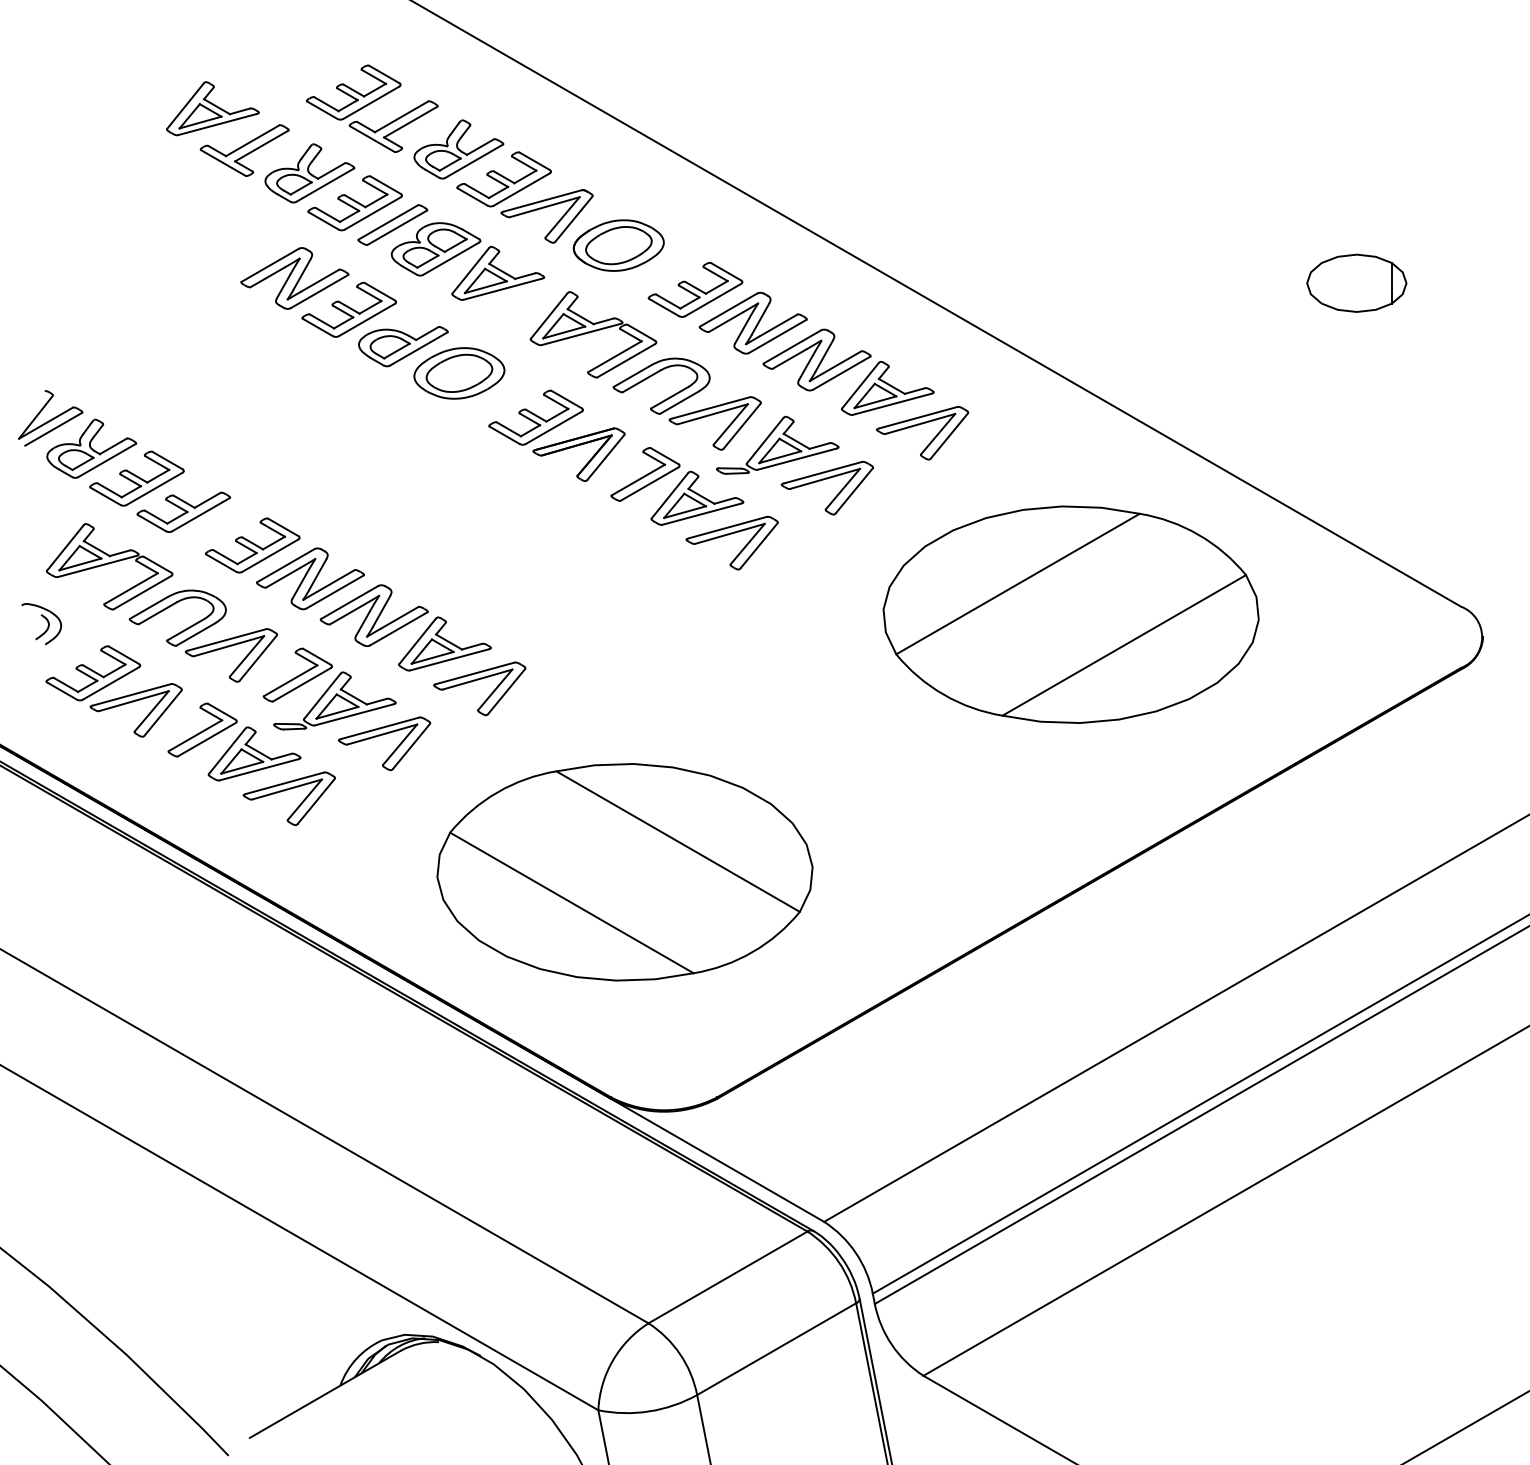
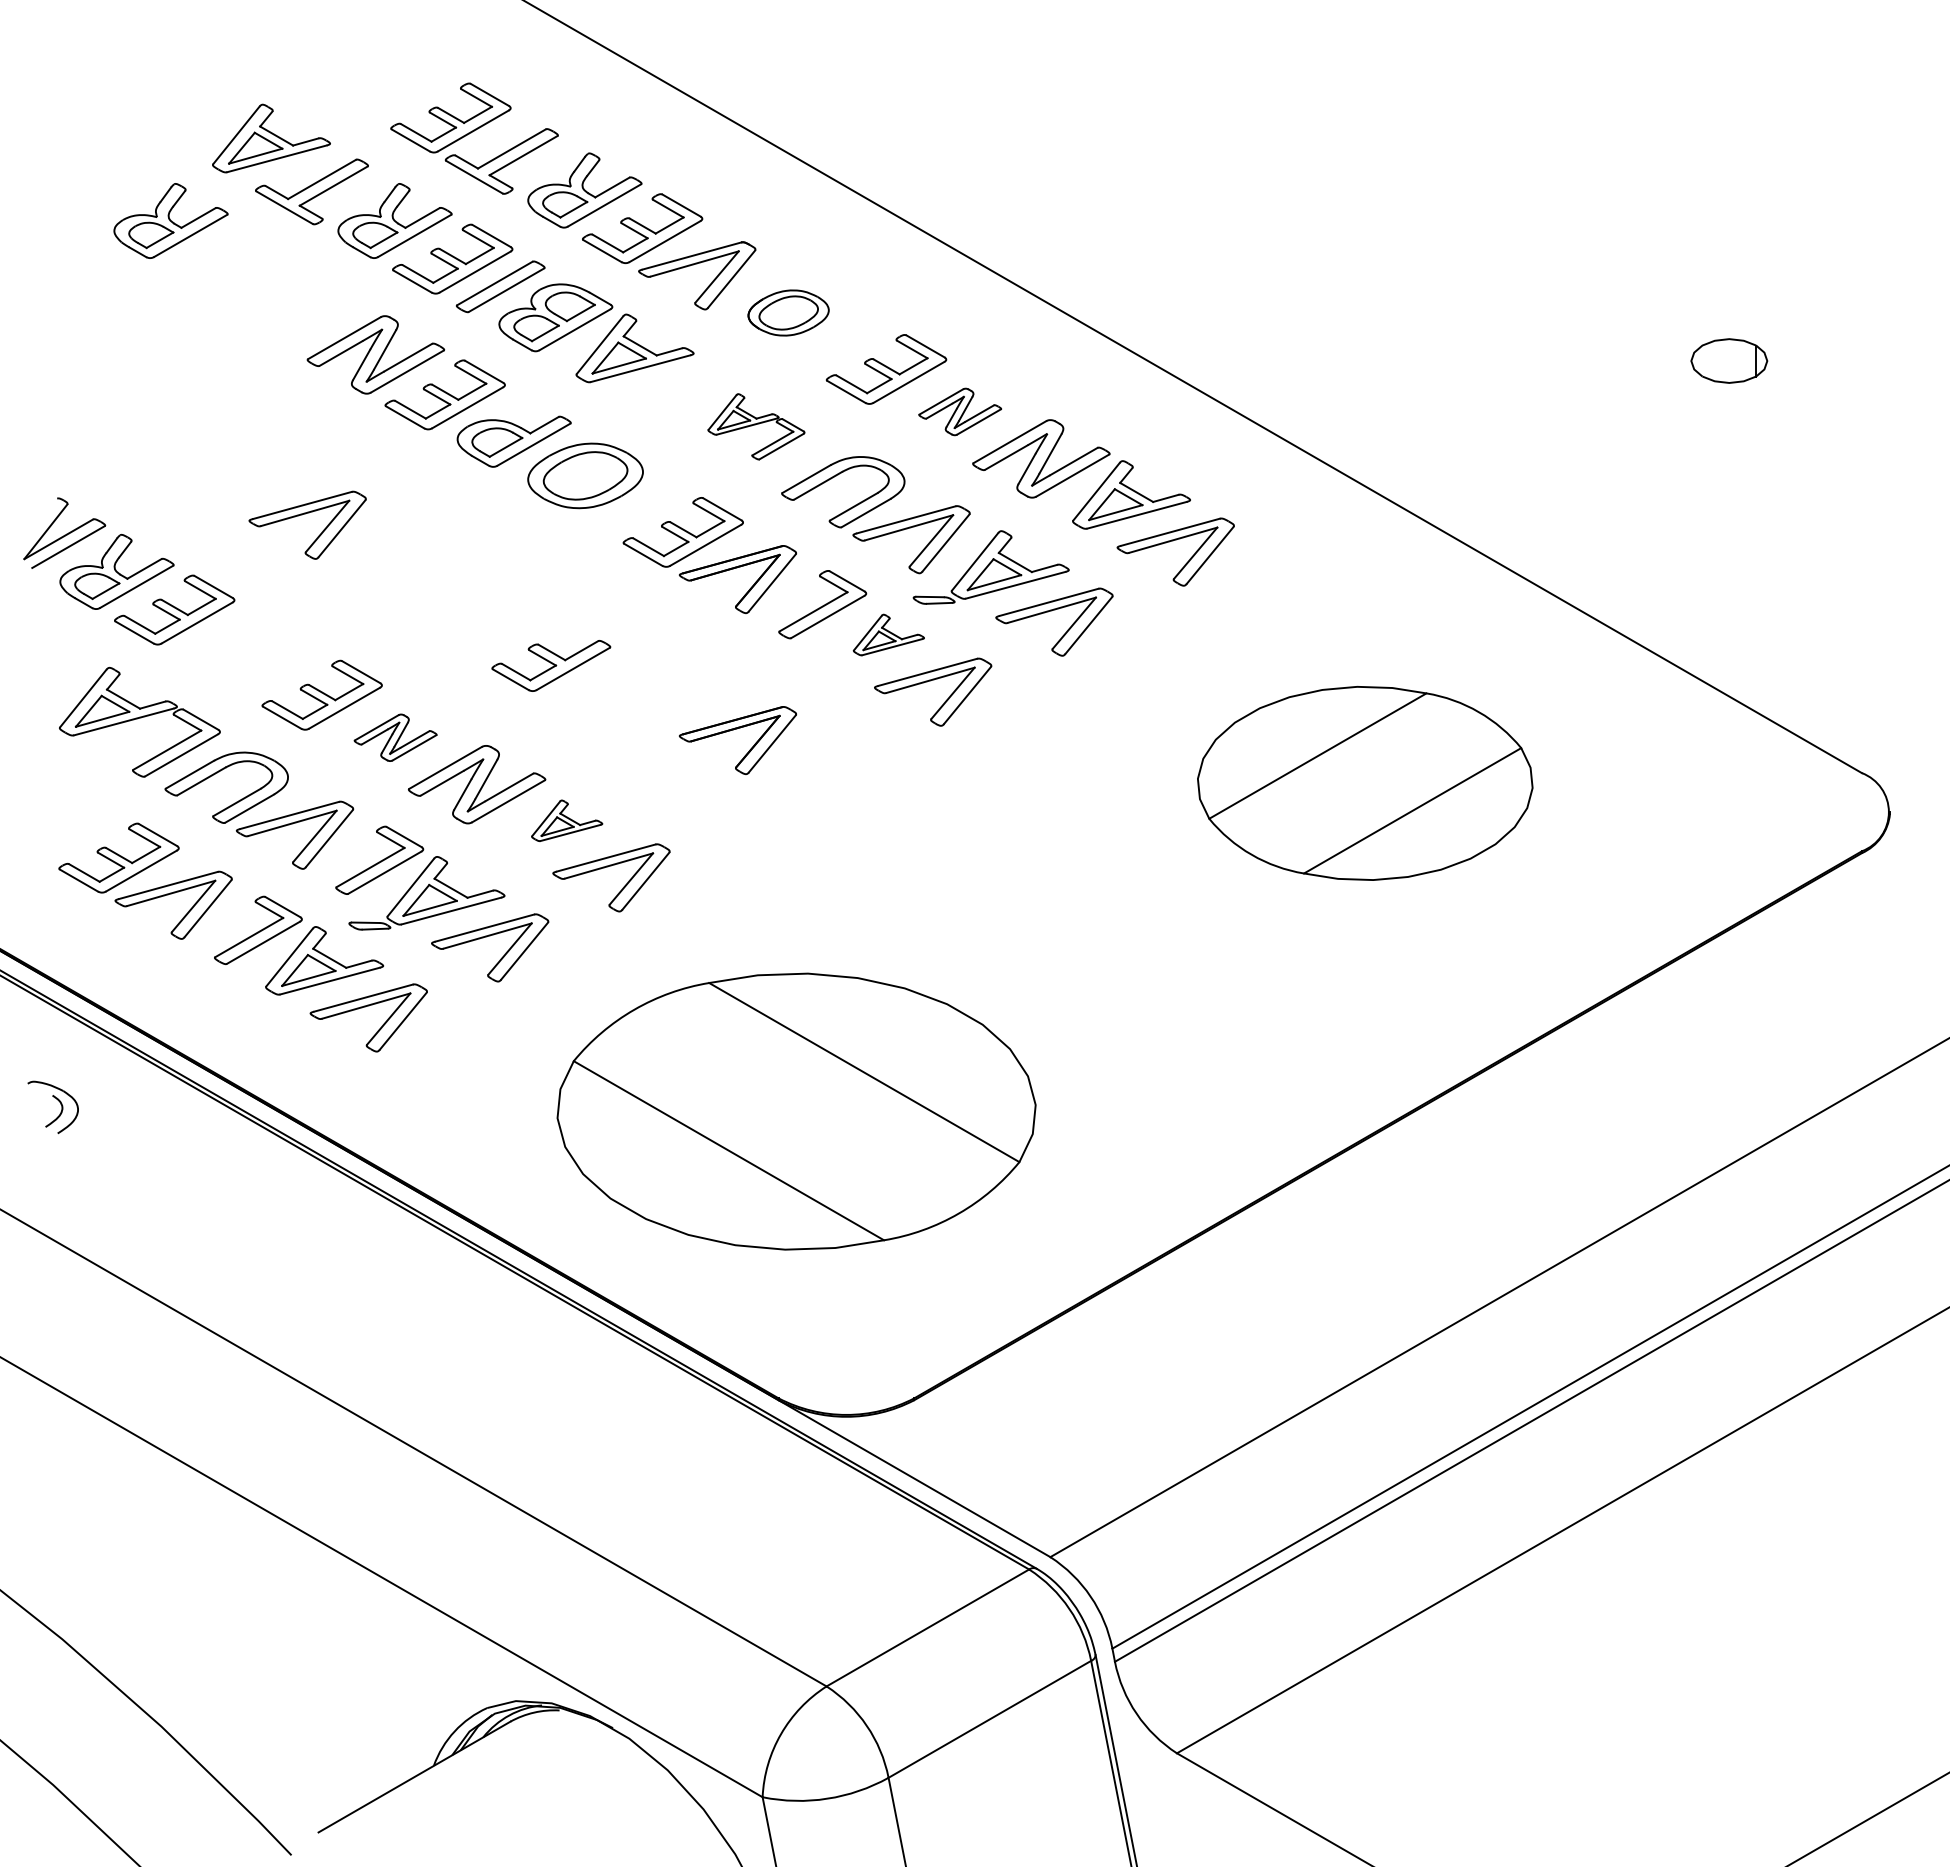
part: (133, 173) -> (170, 220), added
part: (618, 245) -> (788, 312), size x0.7
part: (1357, 282) -> (1729, 360), size x0.6
part: (753, 322) -> (960, 411), size x0.6
part: (593, 334) -> (756, 426), size x0.6
part: (239, 403) -> (305, 514), added
part: (697, 497) -> (888, 634), size x0.6
part: (183, 511) -> (551, 665), moved
part: (575, 573) -> (733, 730), added
part: (310, 578) -> (395, 737), size x0.6
part: (1071, 614) -> (1365, 783), size x0.7
part: (45, 619) -> (58, 1101), moved
part: (444, 643) -> (566, 820), size x0.6

